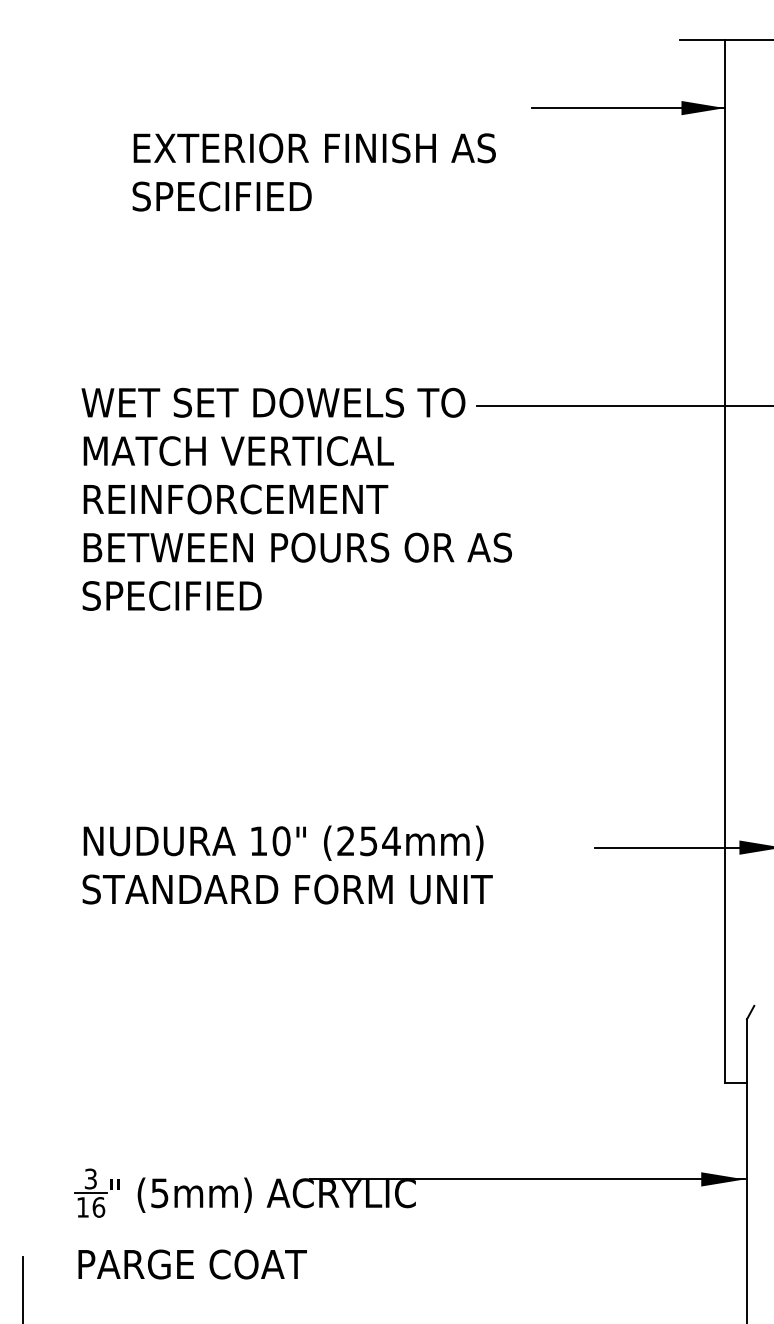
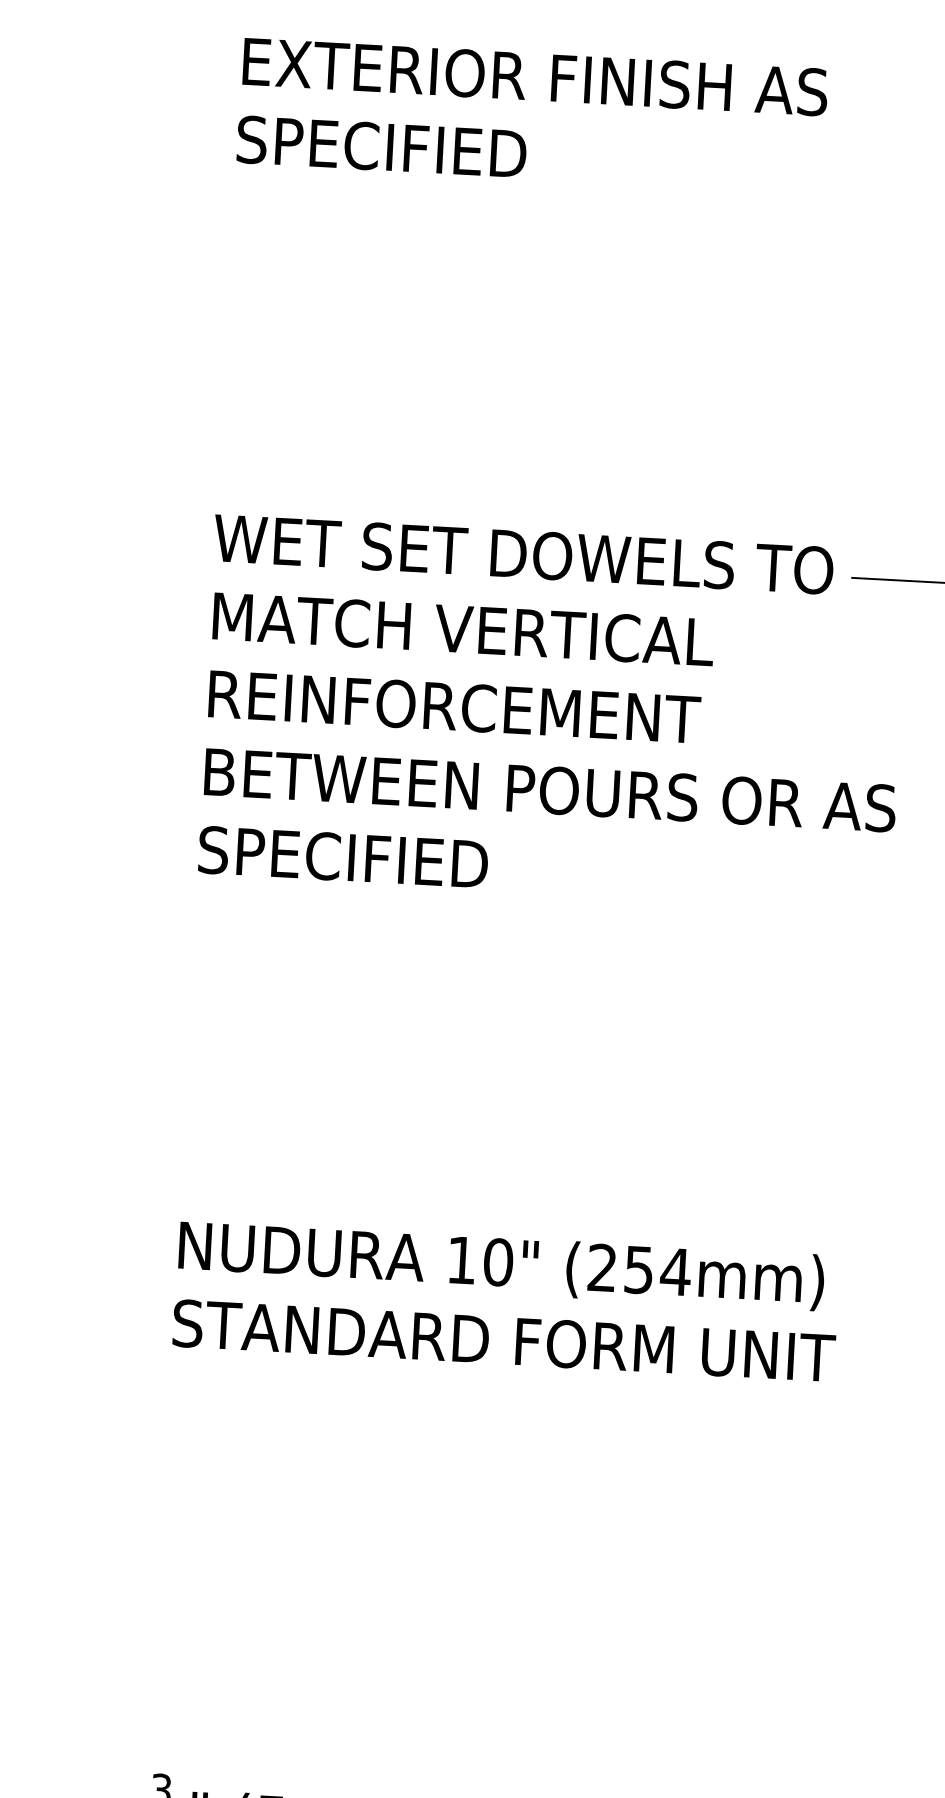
text: (313, 172) -> (531, 116), moved

